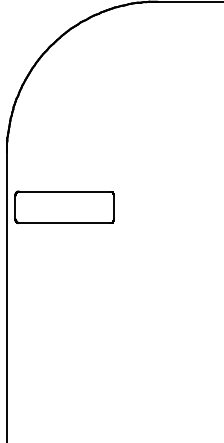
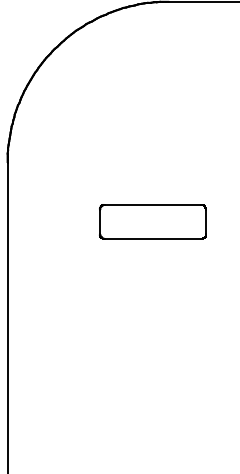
part: (64, 206) -> (152, 220), moved

